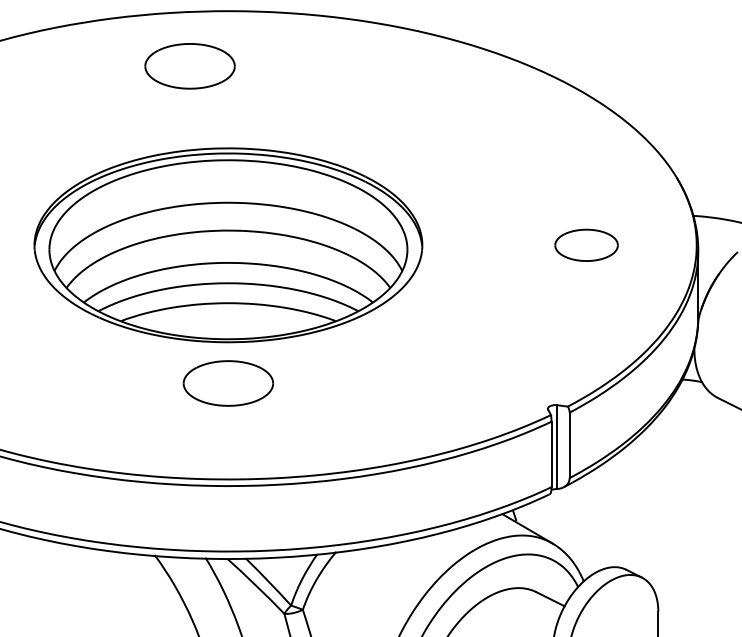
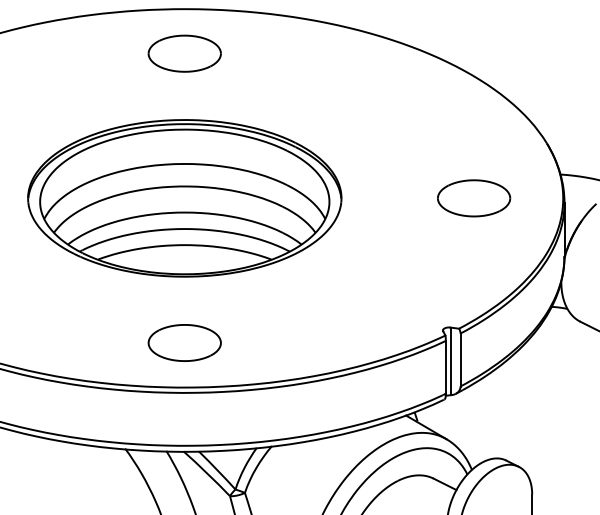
part: (189, 66) -> (184, 53), moved
part: (586, 245) -> (474, 198), size x1.43
part: (228, 382) -> (184, 342), moved

